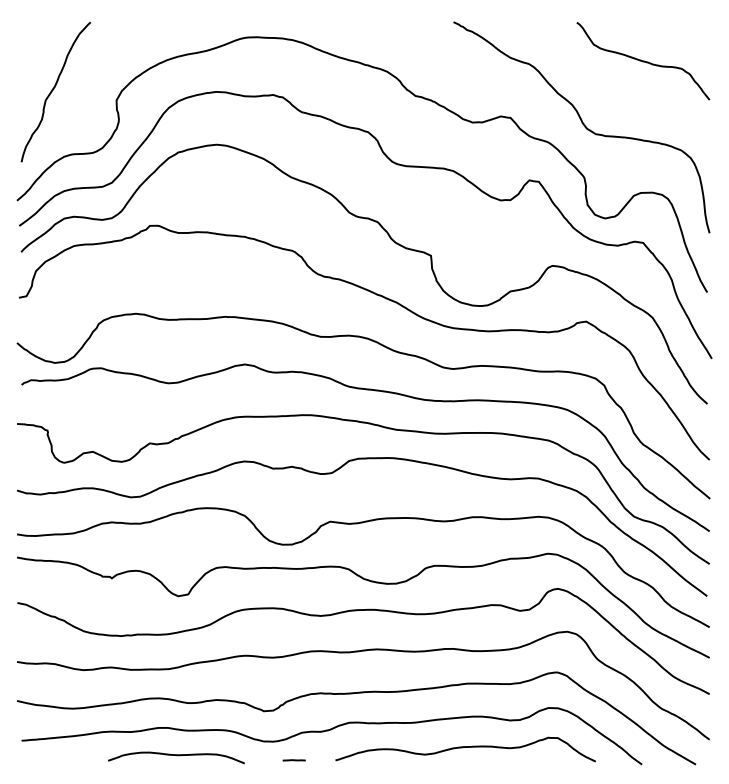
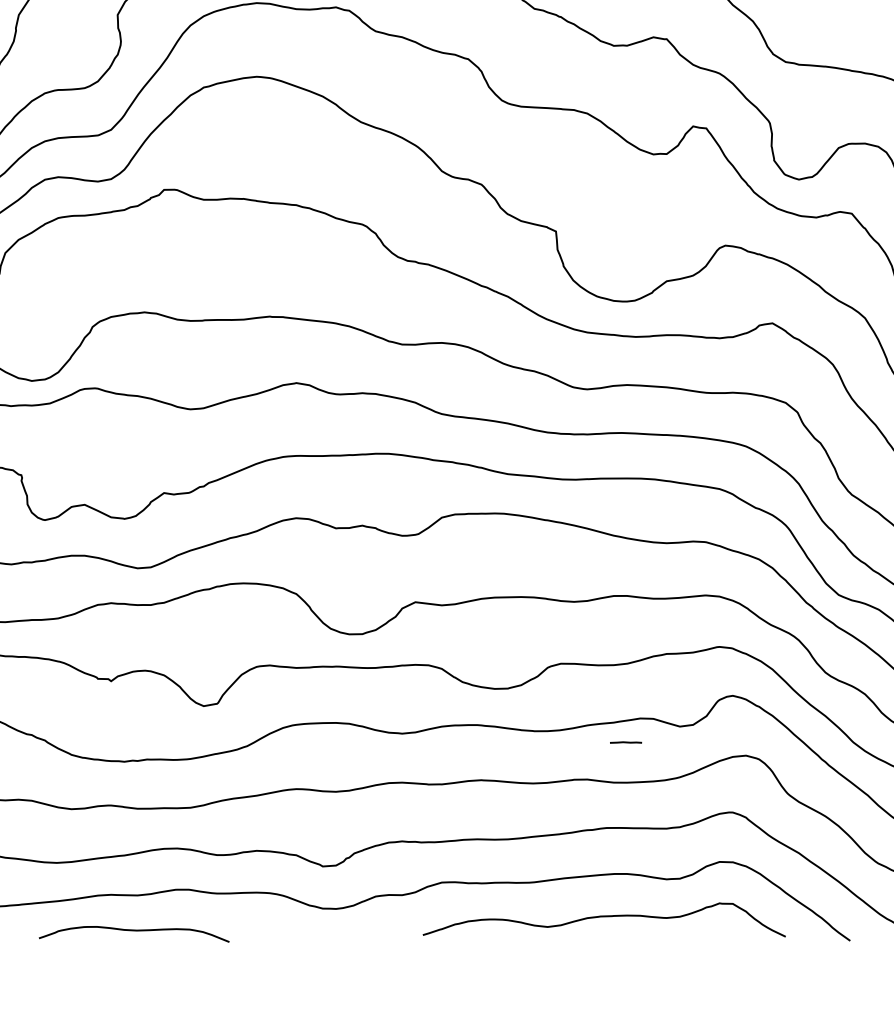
curve: (177, 756) -> (135, 932), moved
line: (293, 760) -> (624, 742), moved

